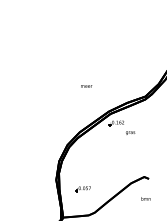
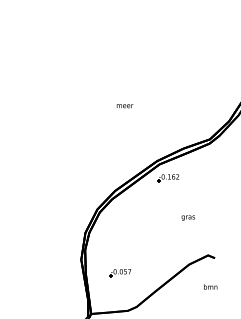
text: (86, 86) -> (124, 106), moved
text: (130, 132) -> (188, 217), moved

